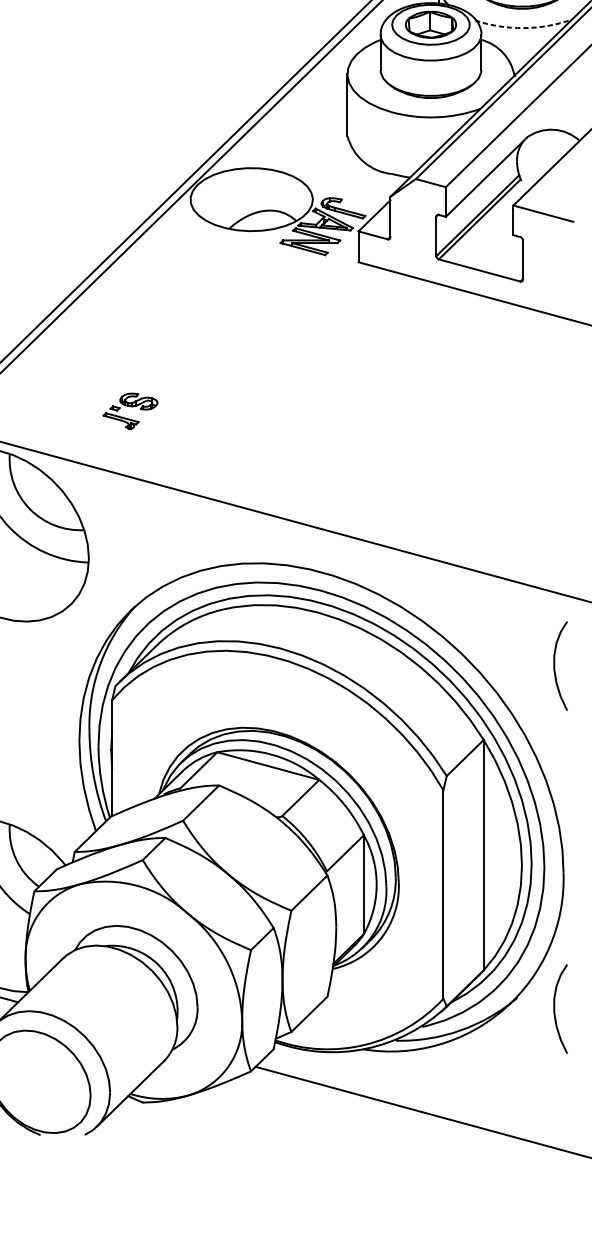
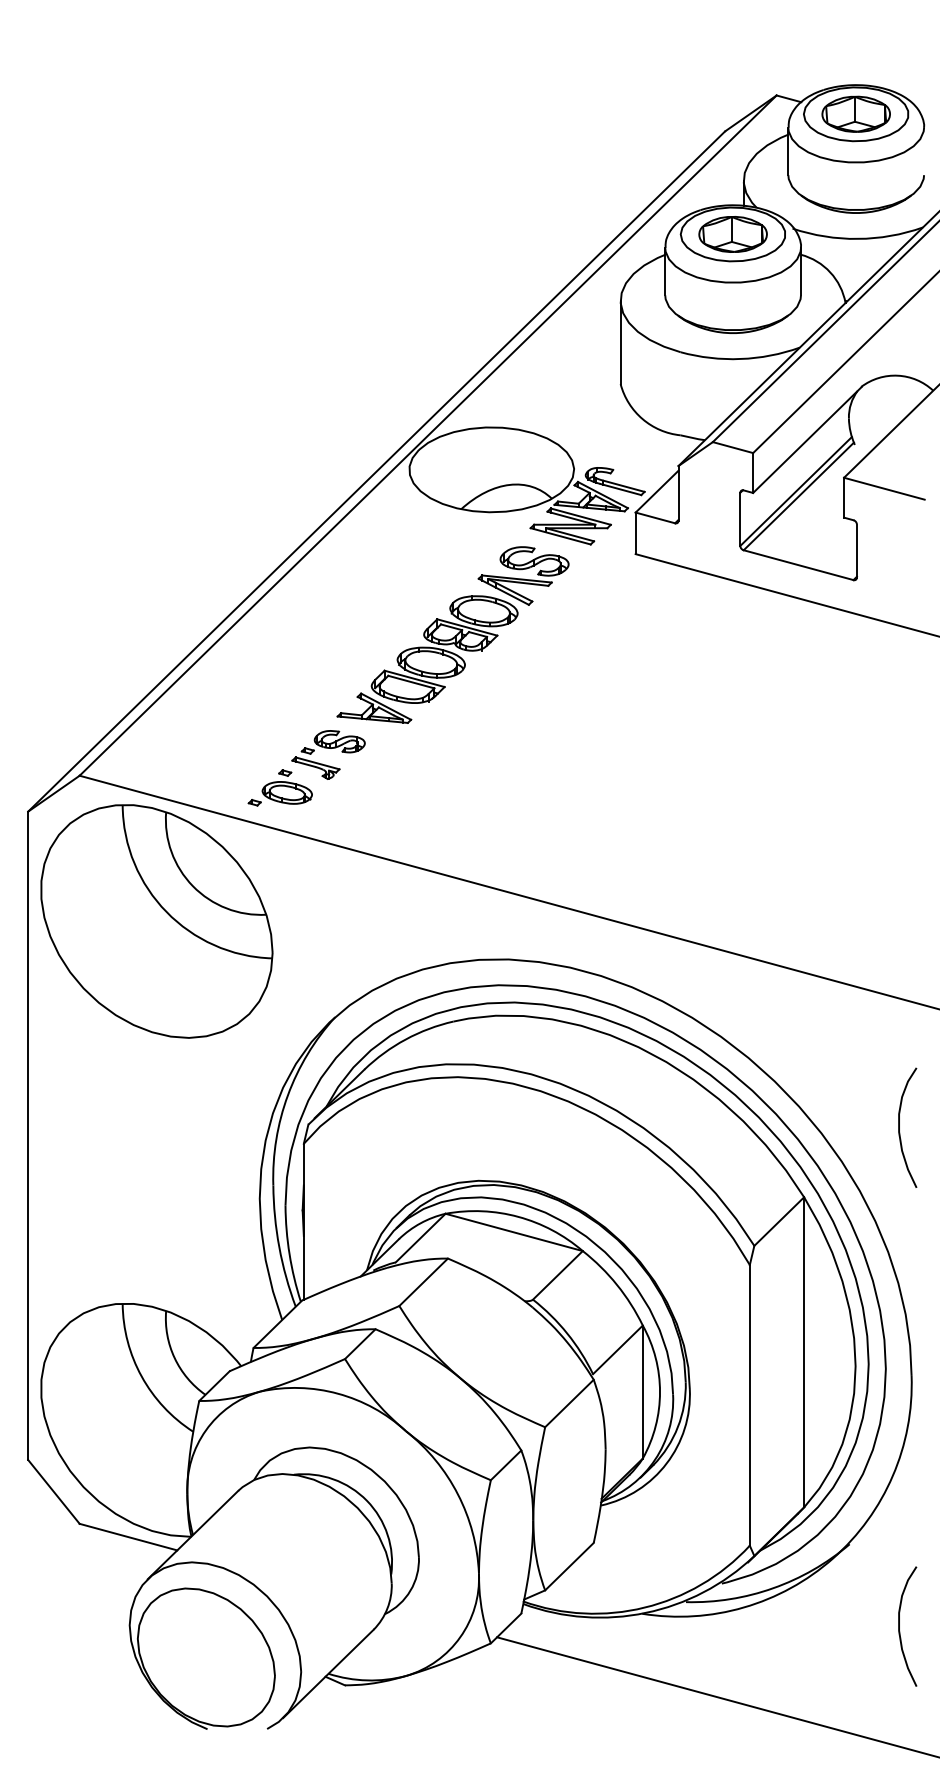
arc: (523, 27) -> (857, 238), dashed -> solid
part: (222, 321) -> (452, 634), added
part: (94, 435) -> (279, 787), added
curve: (554, 665) -> (899, 1127), moved
curve: (554, 1009) -> (899, 1626), moved

